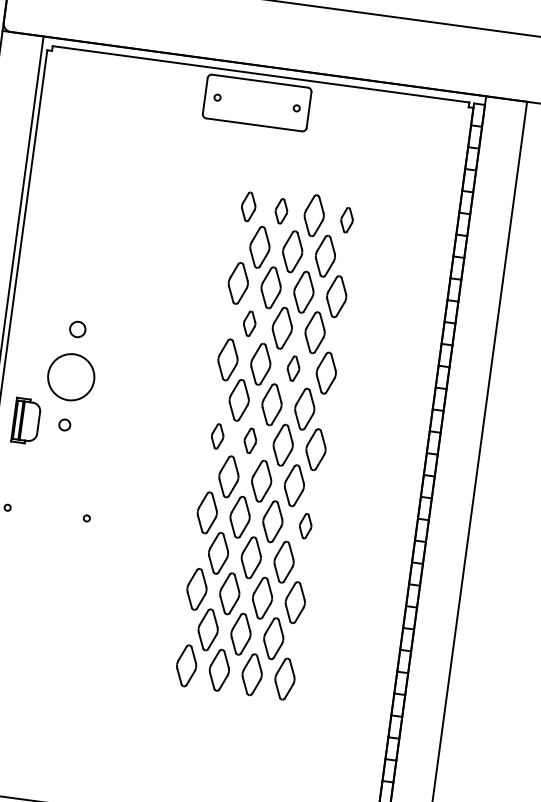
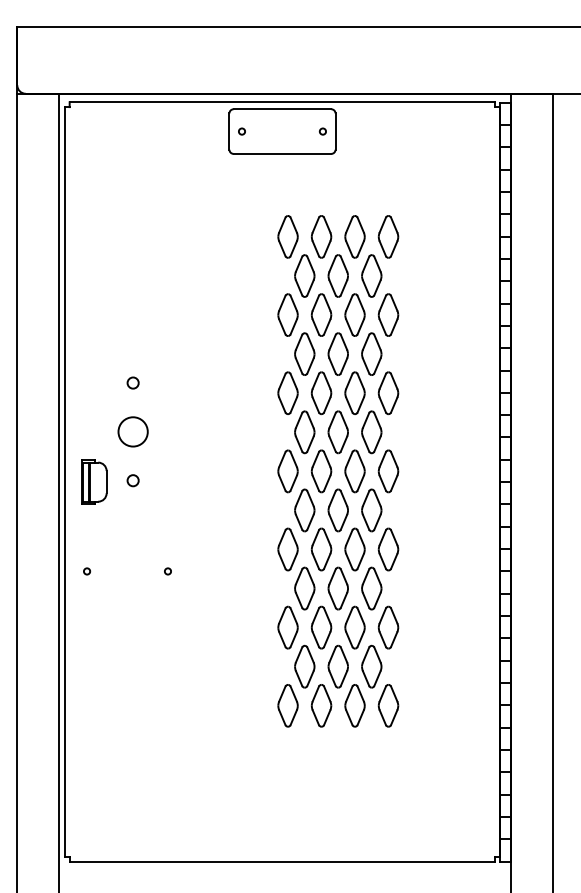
part: (248, 206) -> (287, 236), size x1.43
part: (281, 210) -> (321, 236), size x1.67
part: (347, 219) -> (388, 236), size x1.67
part: (249, 323) -> (304, 353), size x1.67
circle: (77, 328) -> (132, 382), size x0.71
part: (293, 367) -> (354, 392), size x1.67
circle: (70, 376) -> (132, 431), size x0.62
part: (217, 436) -> (287, 471), size x1.67
part: (250, 440) -> (321, 471), size x1.67
part: (305, 526) -> (388, 549), size x1.67

